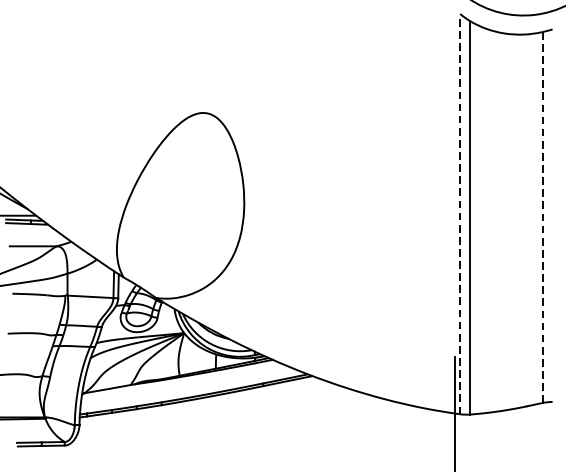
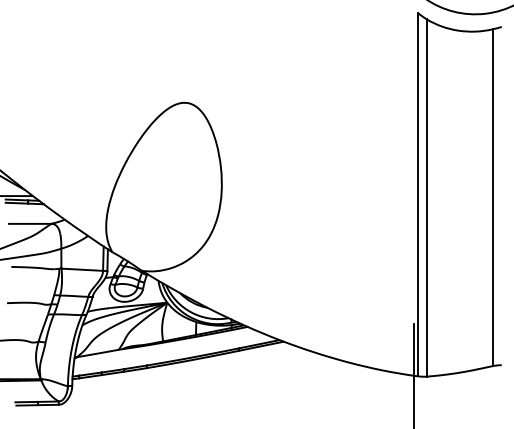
line: (459, 213) -> (417, 194), dashed -> solid
line: (542, 217) -> (492, 197), dashed -> solid

